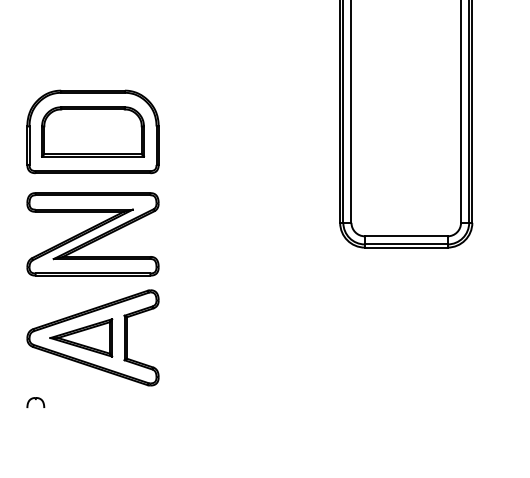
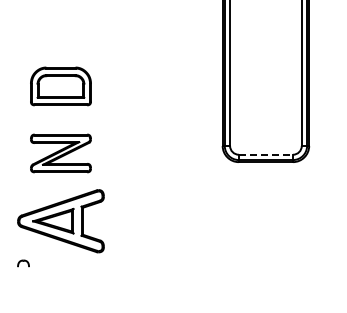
part: (92, 132) -> (60, 86), size x0.7
part: (92, 234) -> (60, 153), size x0.7
line: (407, 235) -> (266, 154), solid -> dashed

